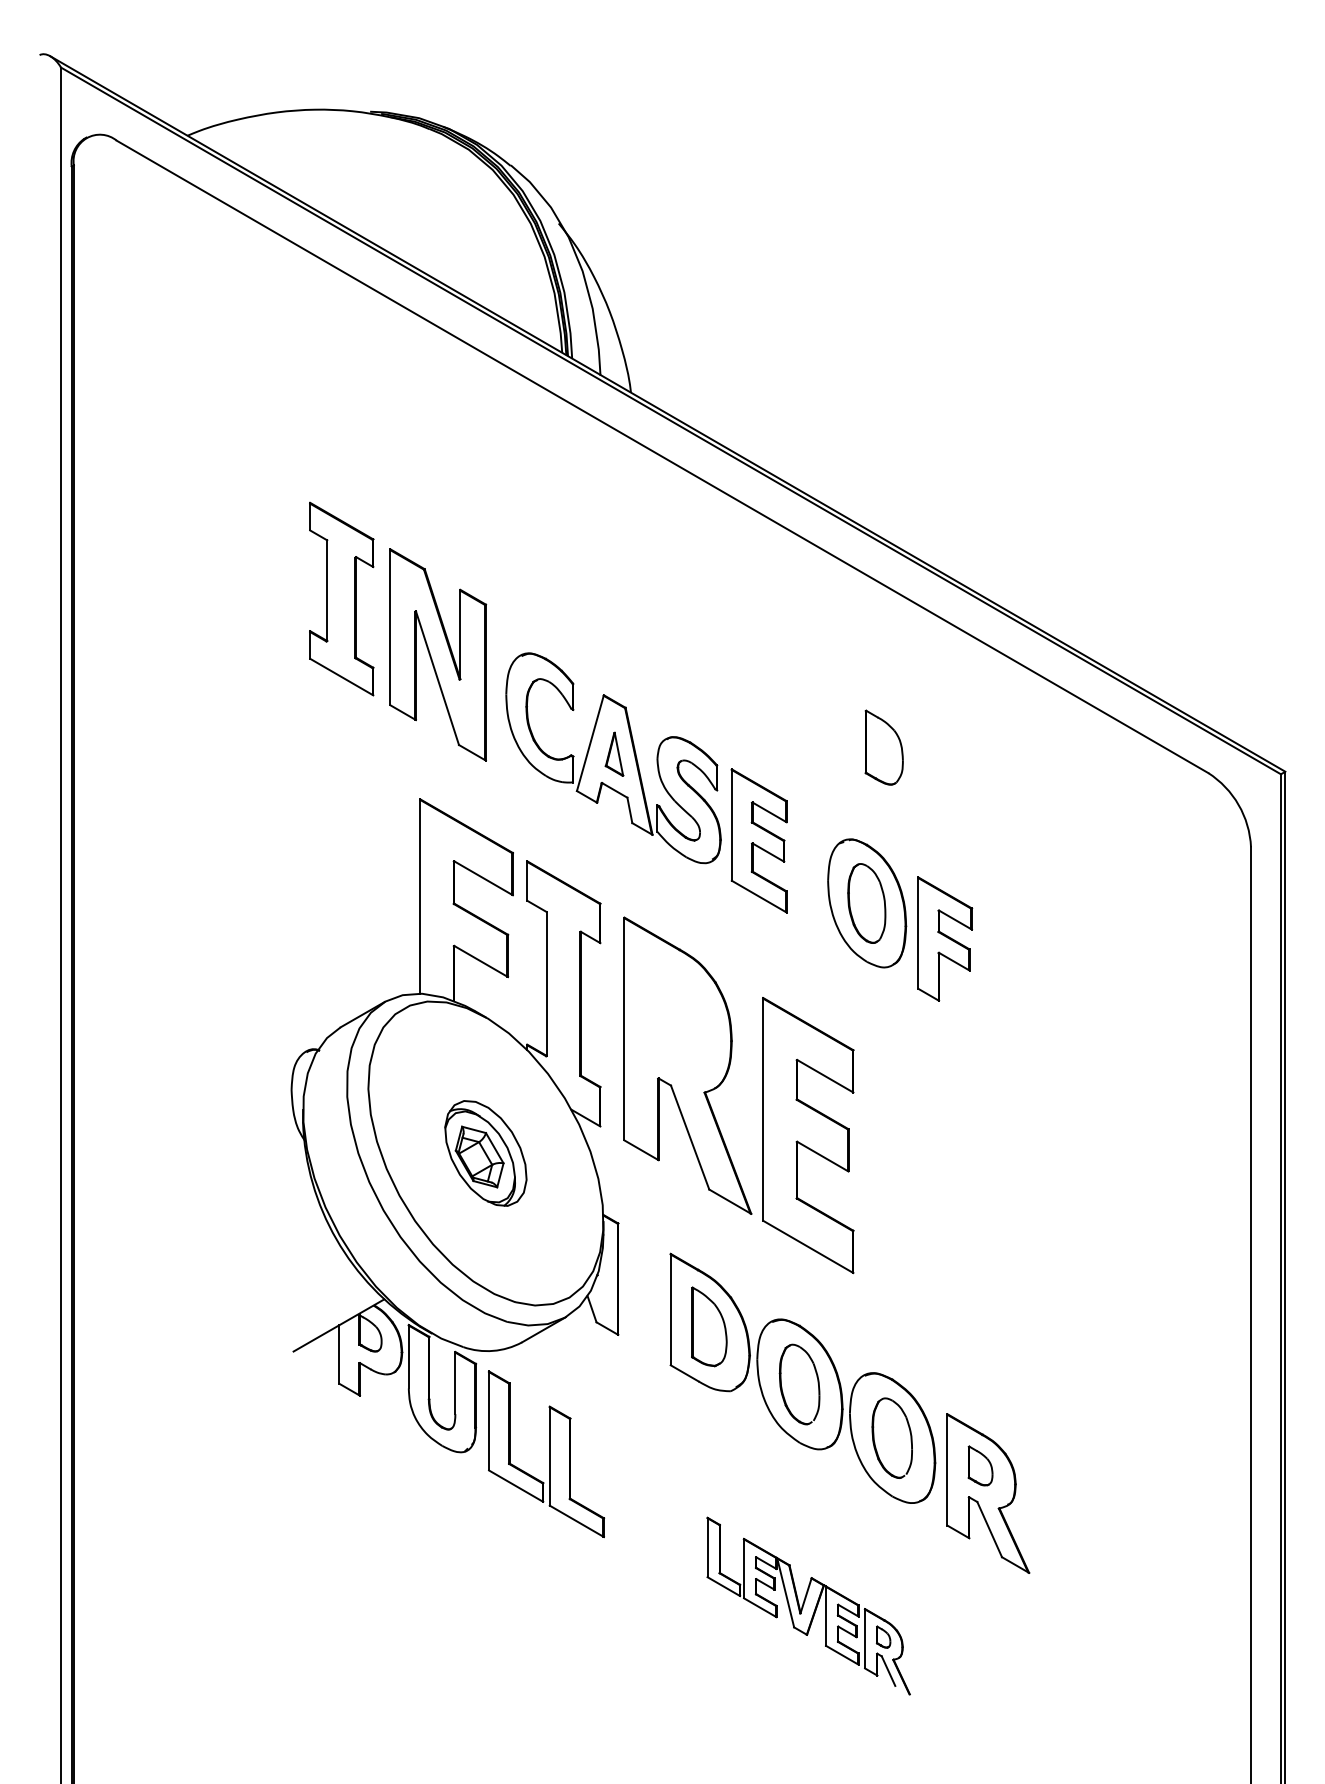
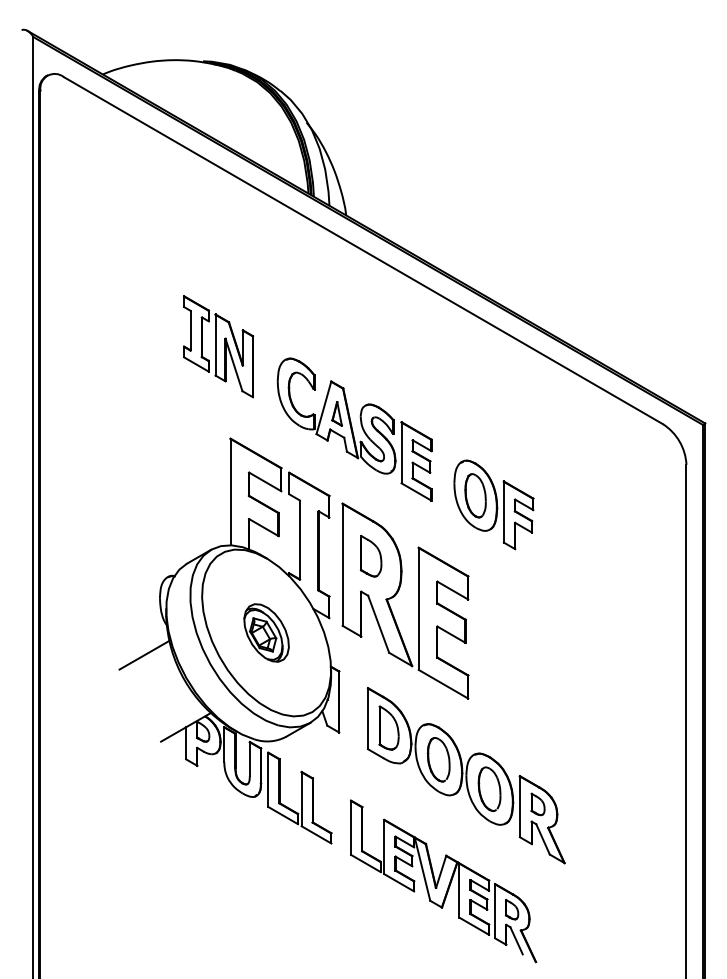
part: (398, 631) -> (218, 346), size x0.71
part: (884, 746) -> (371, 555), moved
line: (263, 1192) -> (144, 654), added
part: (808, 1606) -> (443, 881), size x1.67

